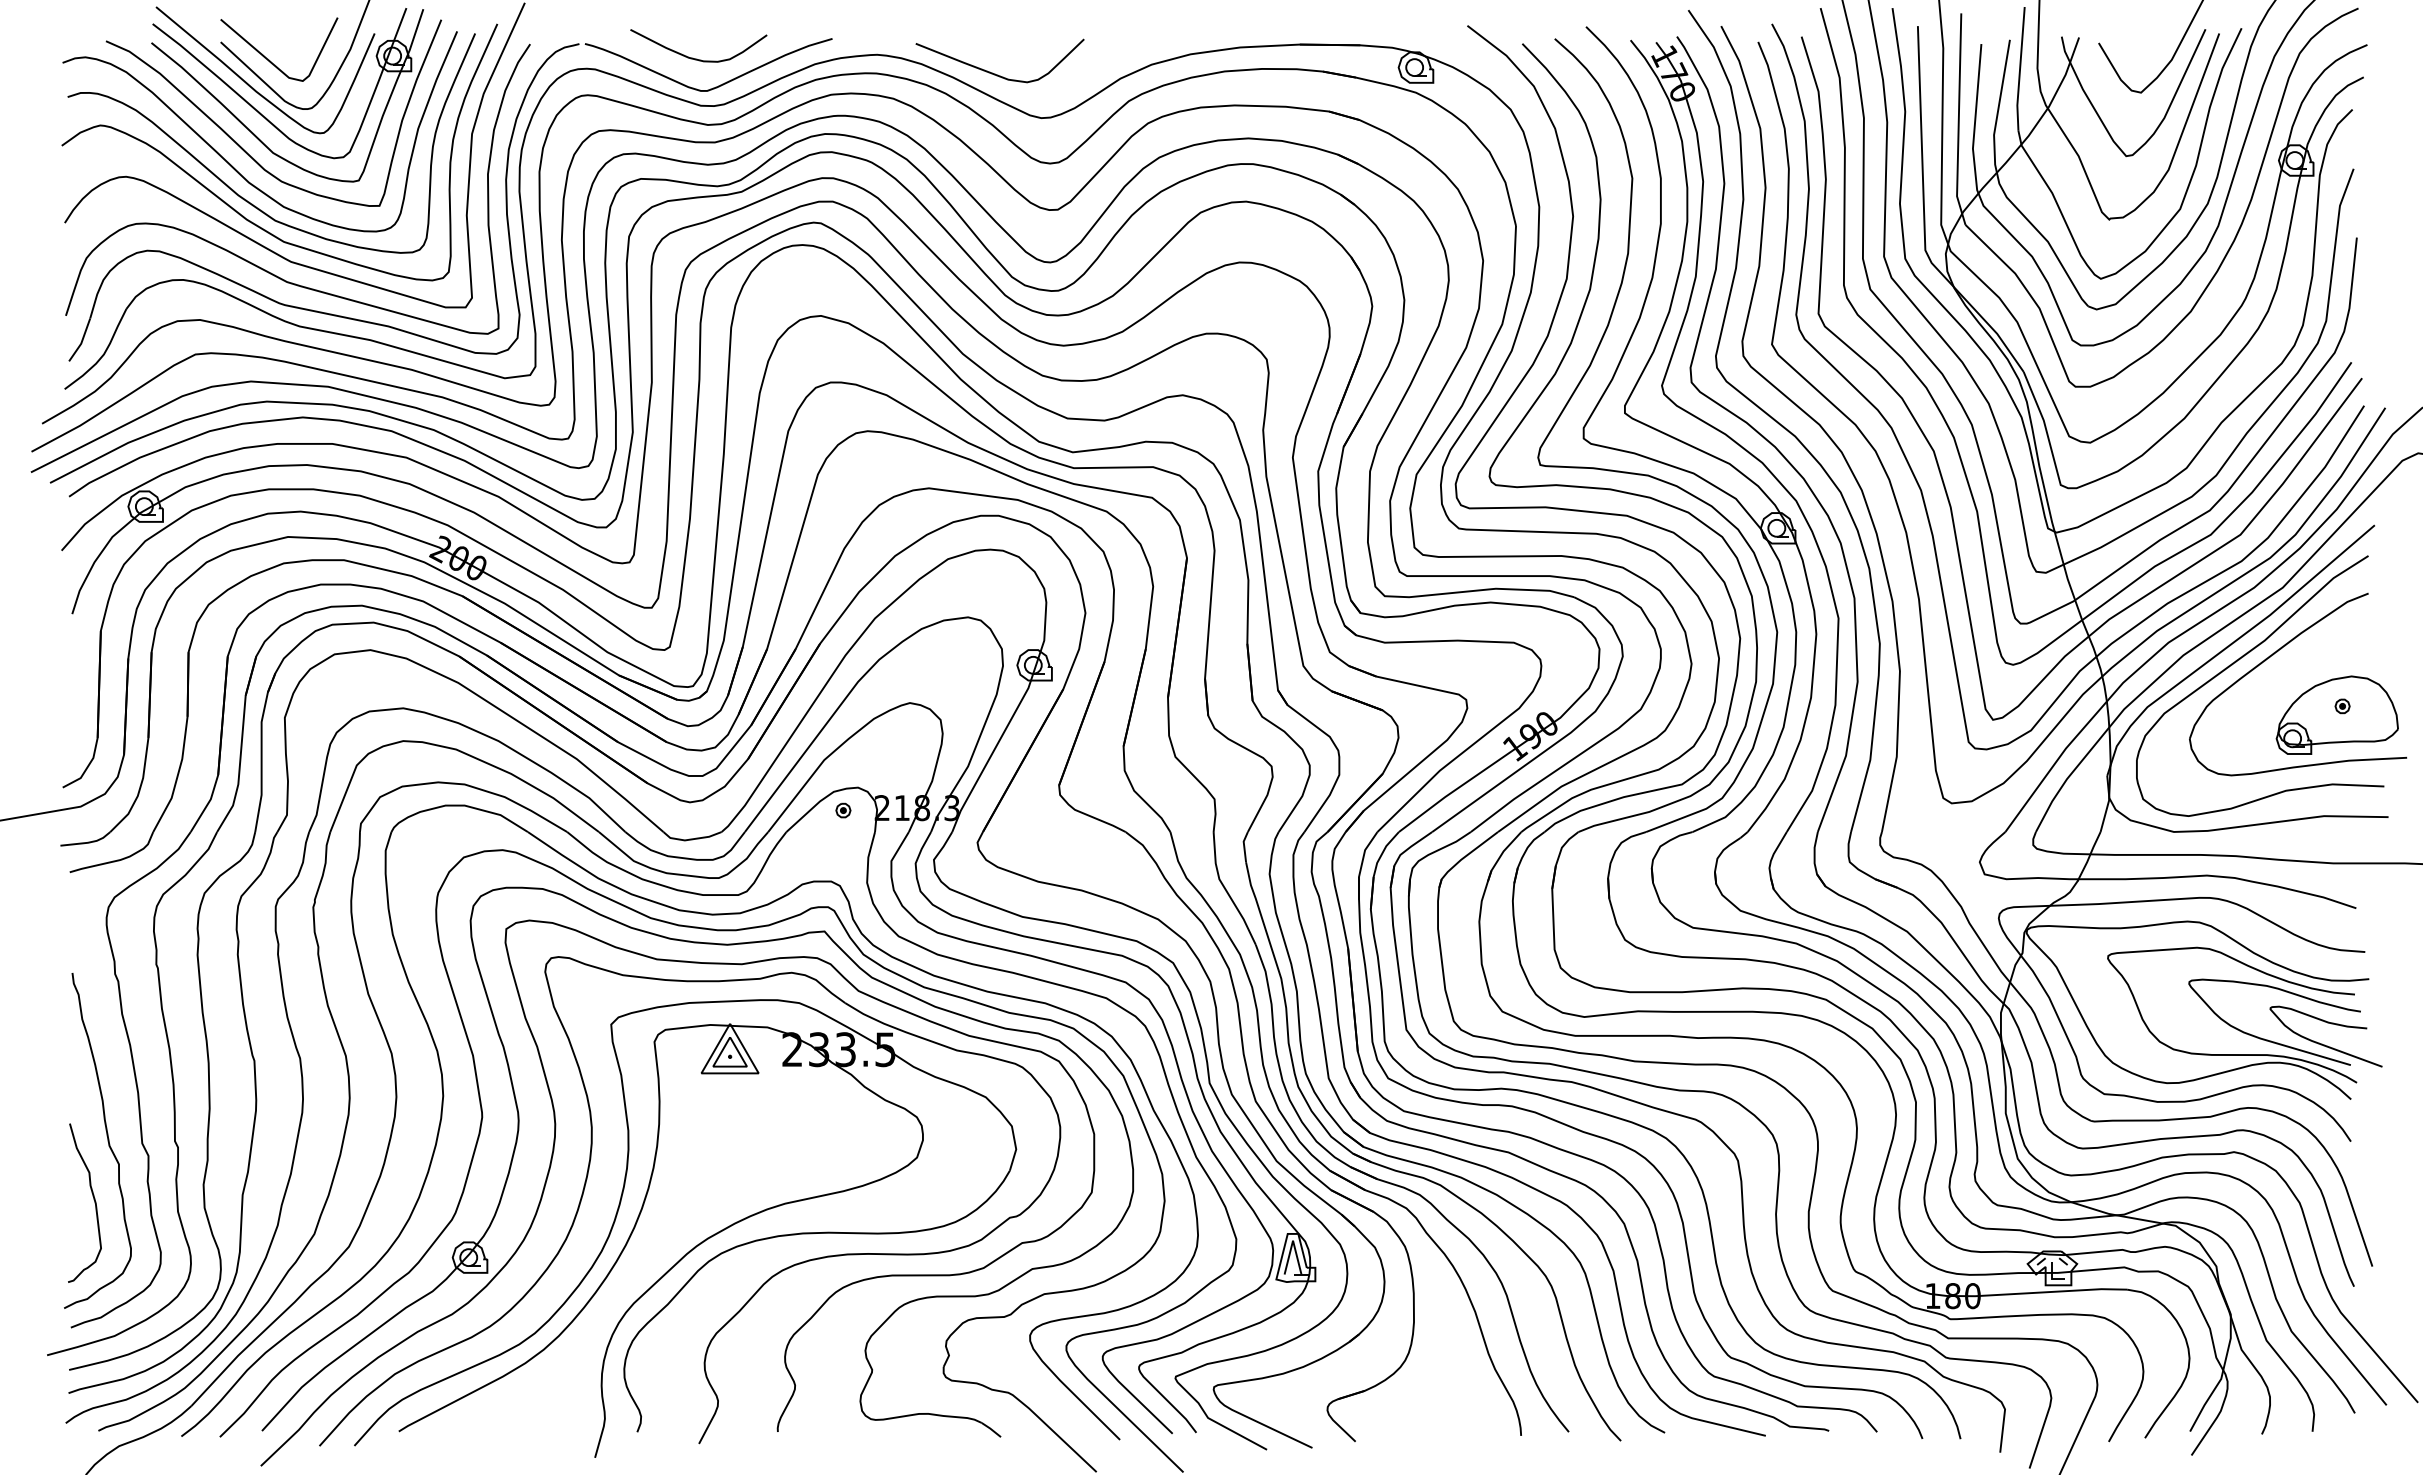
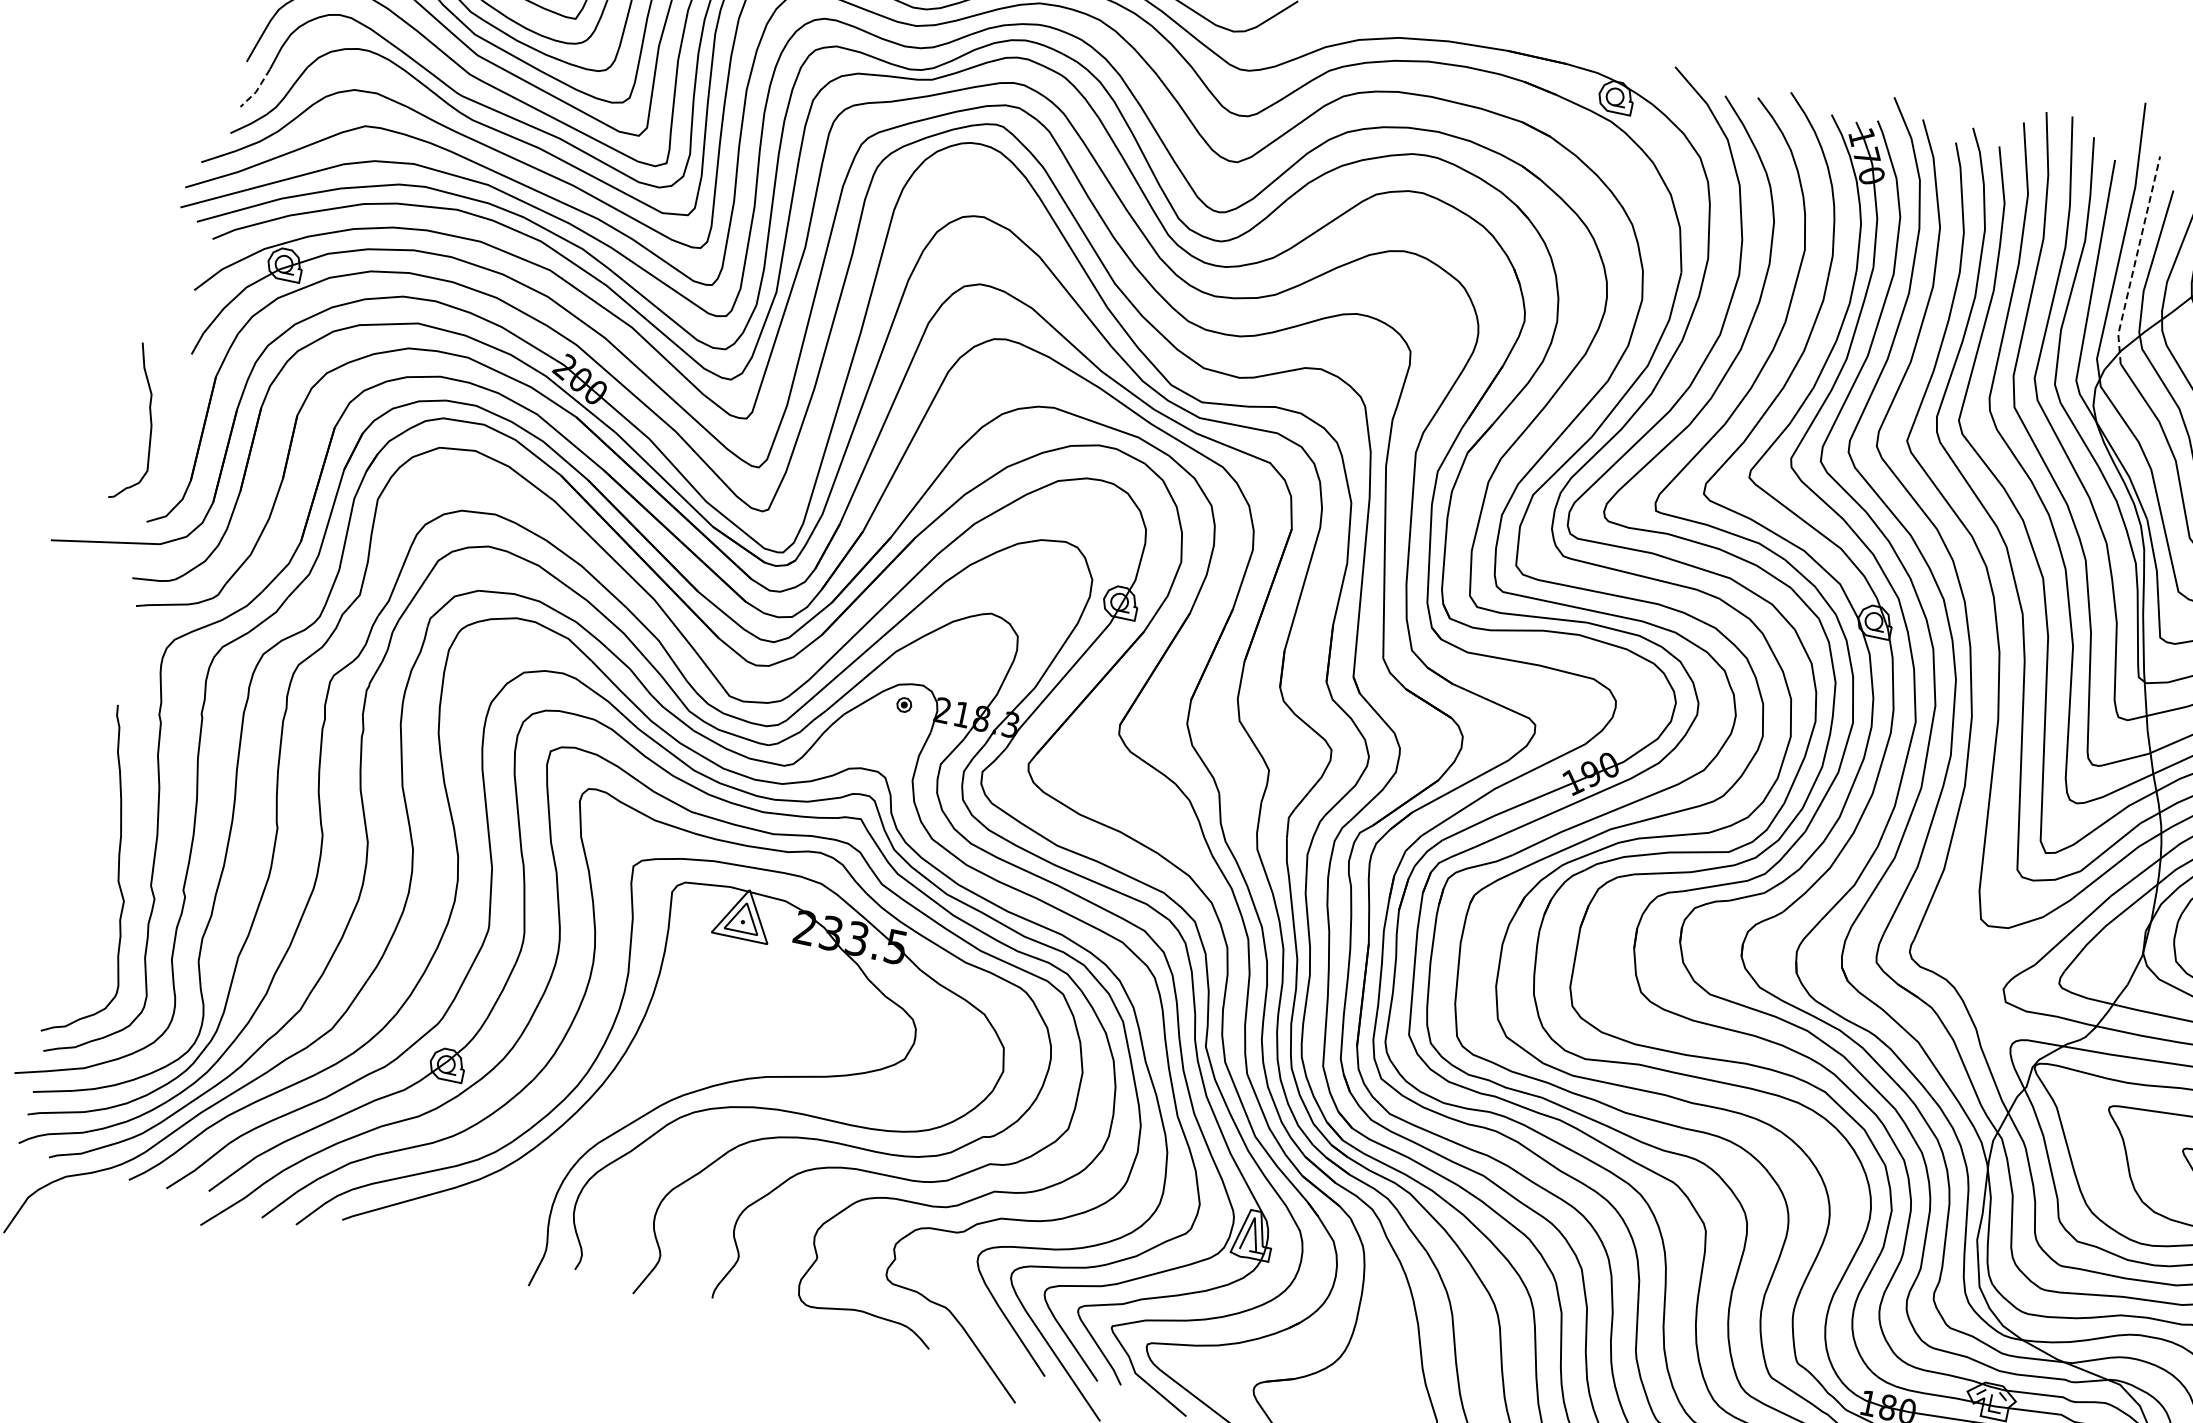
line: (1958, 120) -> (2135, 260), solid -> dashed
line: (81, 341) -> (256, 90), solid -> dashed
curve: (93, 1199) -> (150, 421), moved

